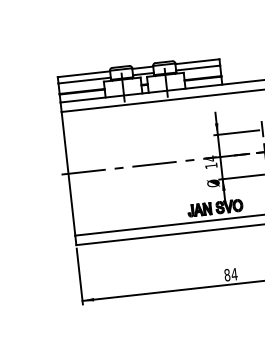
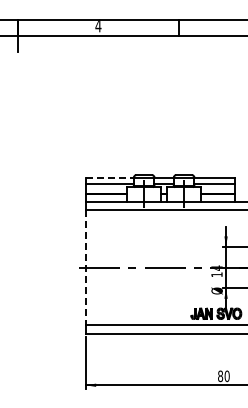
line: (84, 74) -> (110, 178), solid -> dashed
line: (68, 174) -> (85, 268), solid -> dashed
text: (233, 274) -> (226, 376), 84 -> 80

